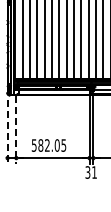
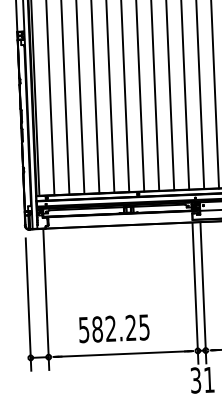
line: (16, 130) -> (46, 300), dashed -> solid
line: (7, 132) -> (28, 305), dashed -> solid
text: (56, 145) -> (129, 328), 582.05 -> 582.25

